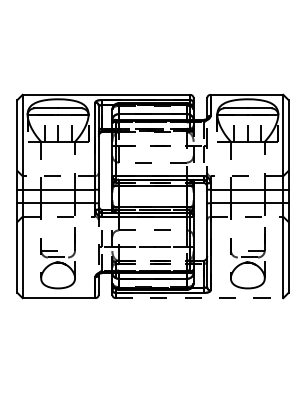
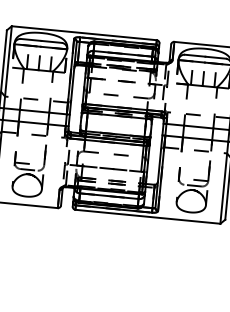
line: (199, 298) -> (147, 217), dashed -> solid

